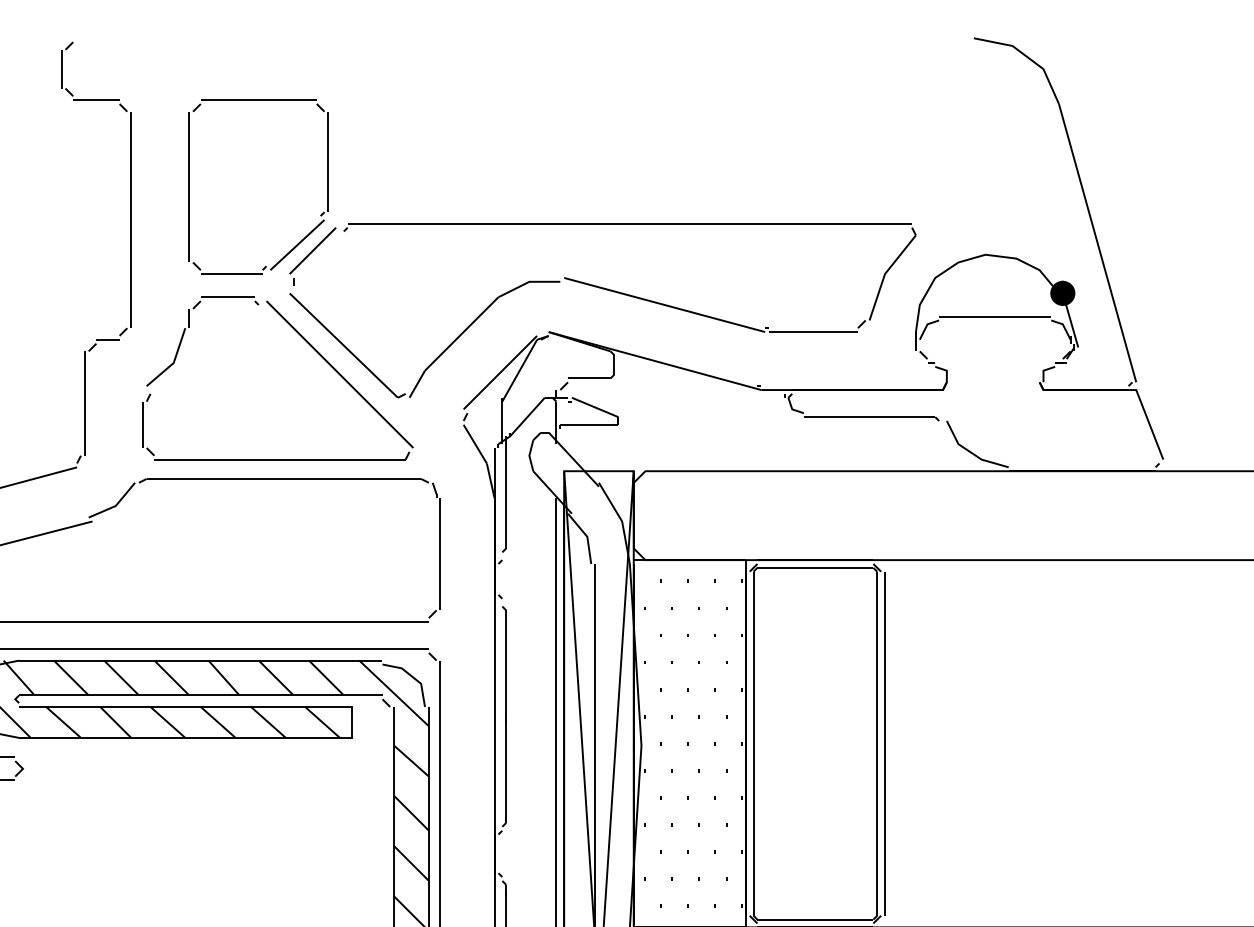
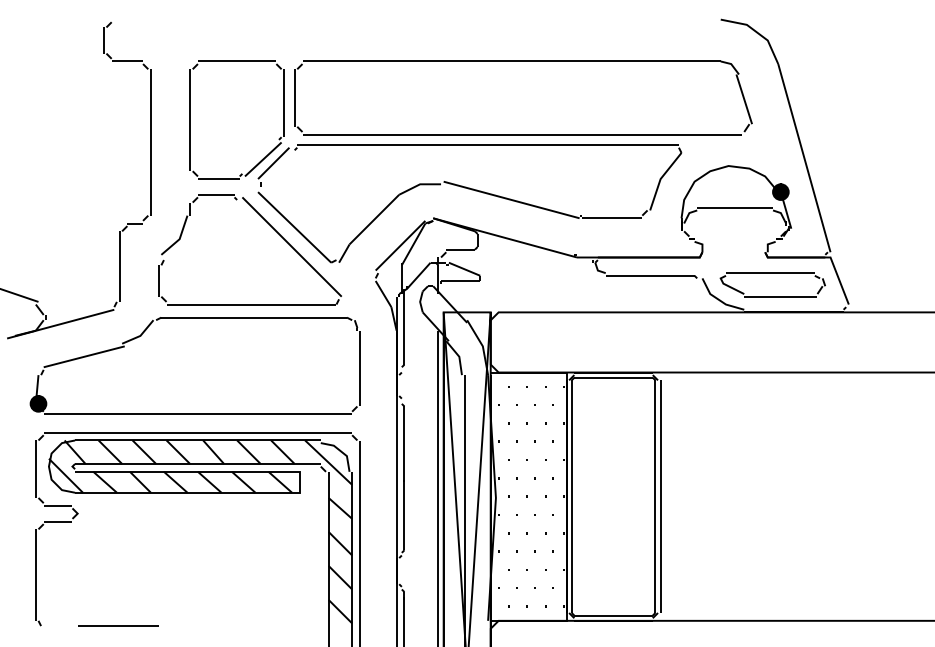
part: (682, 100) -> (523, 61), added
part: (1050, 413) -> (772, 273), added

